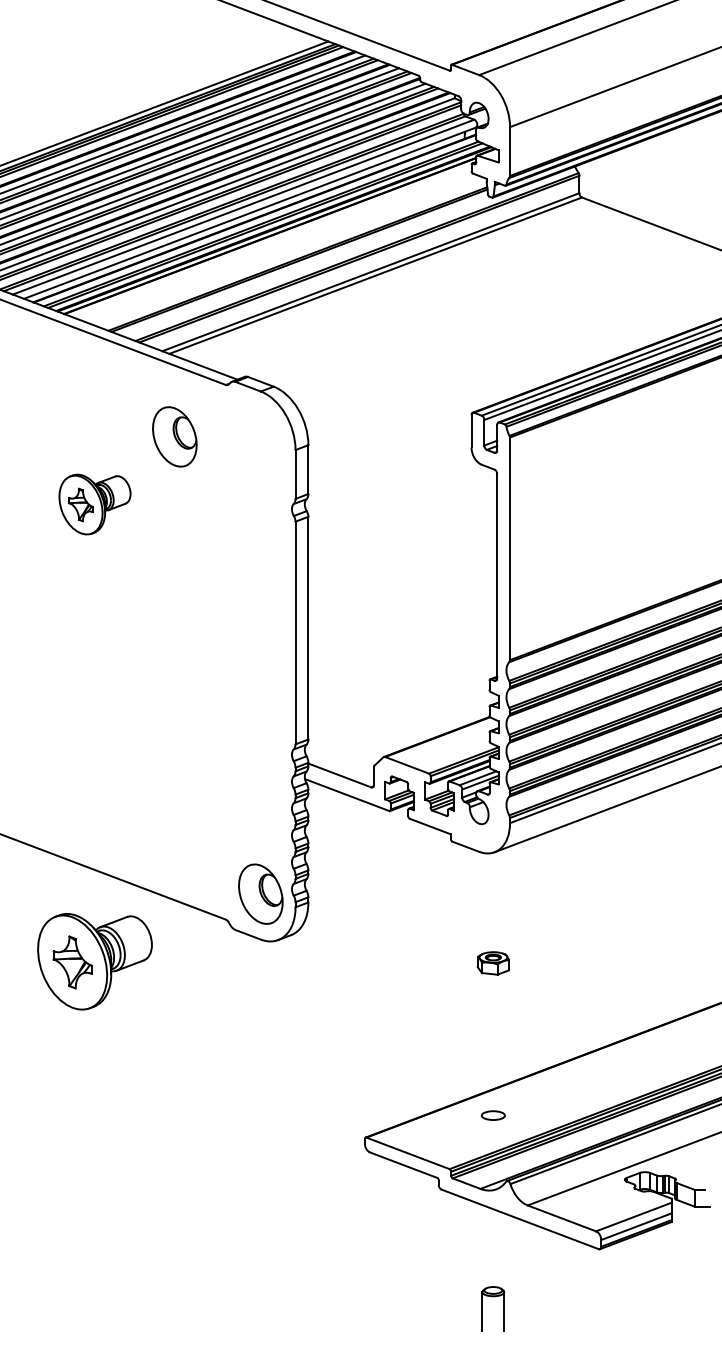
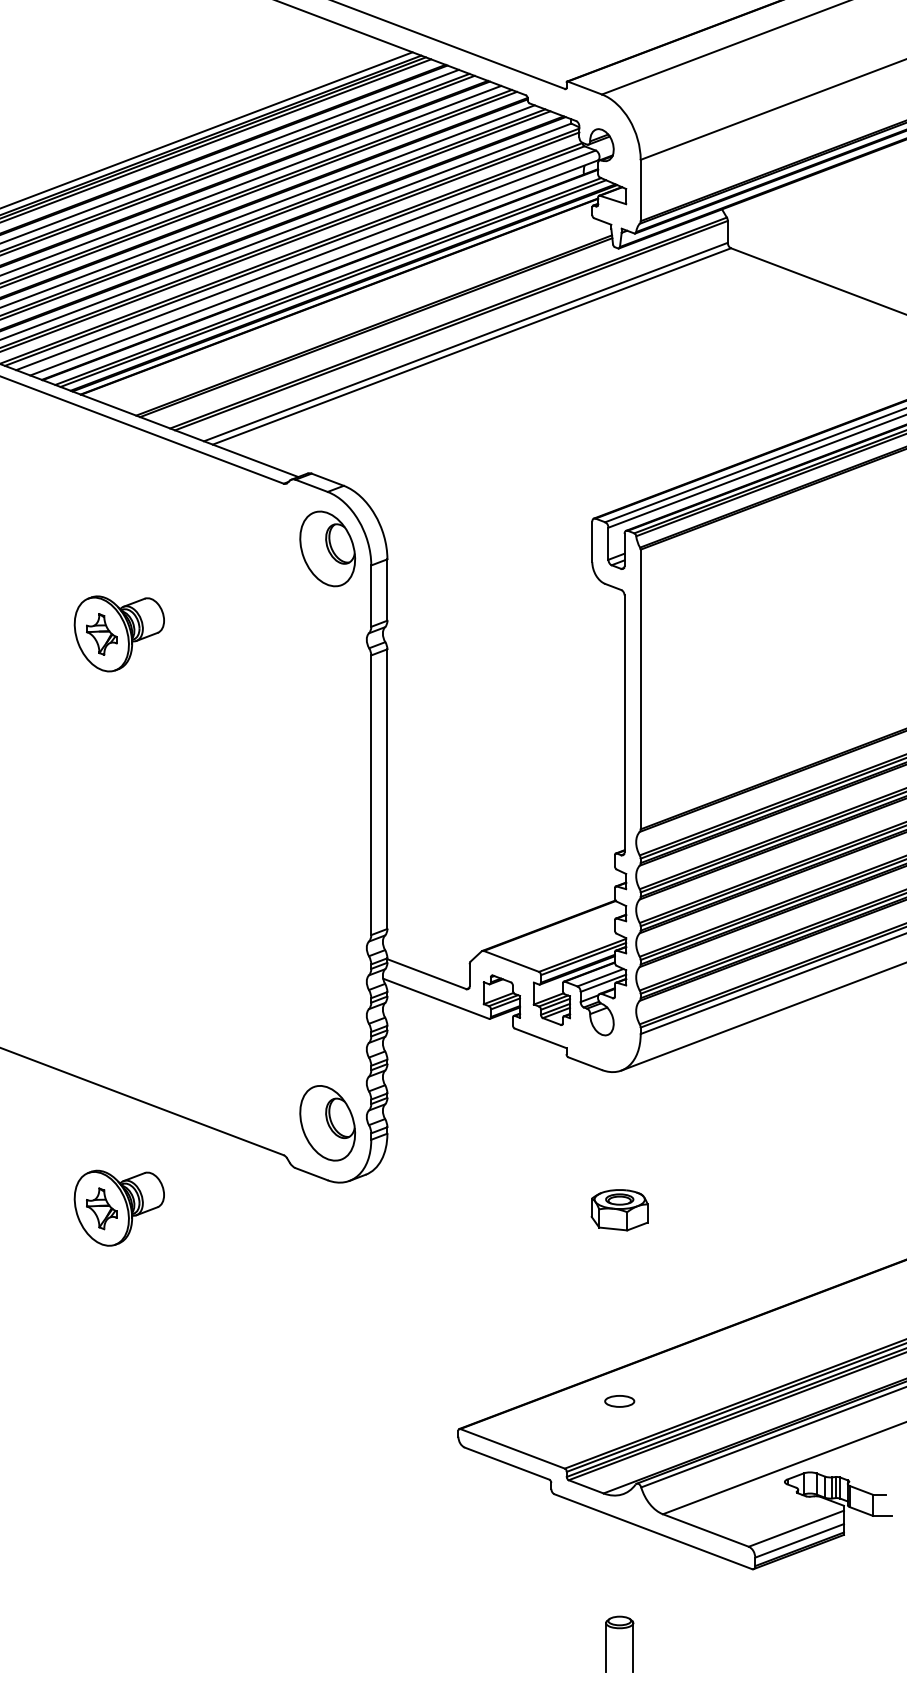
part: (174, 436) -> (327, 548), moved
part: (94, 961) -> (118, 1207), size x0.62
part: (493, 963) -> (619, 1210), size x1.43

